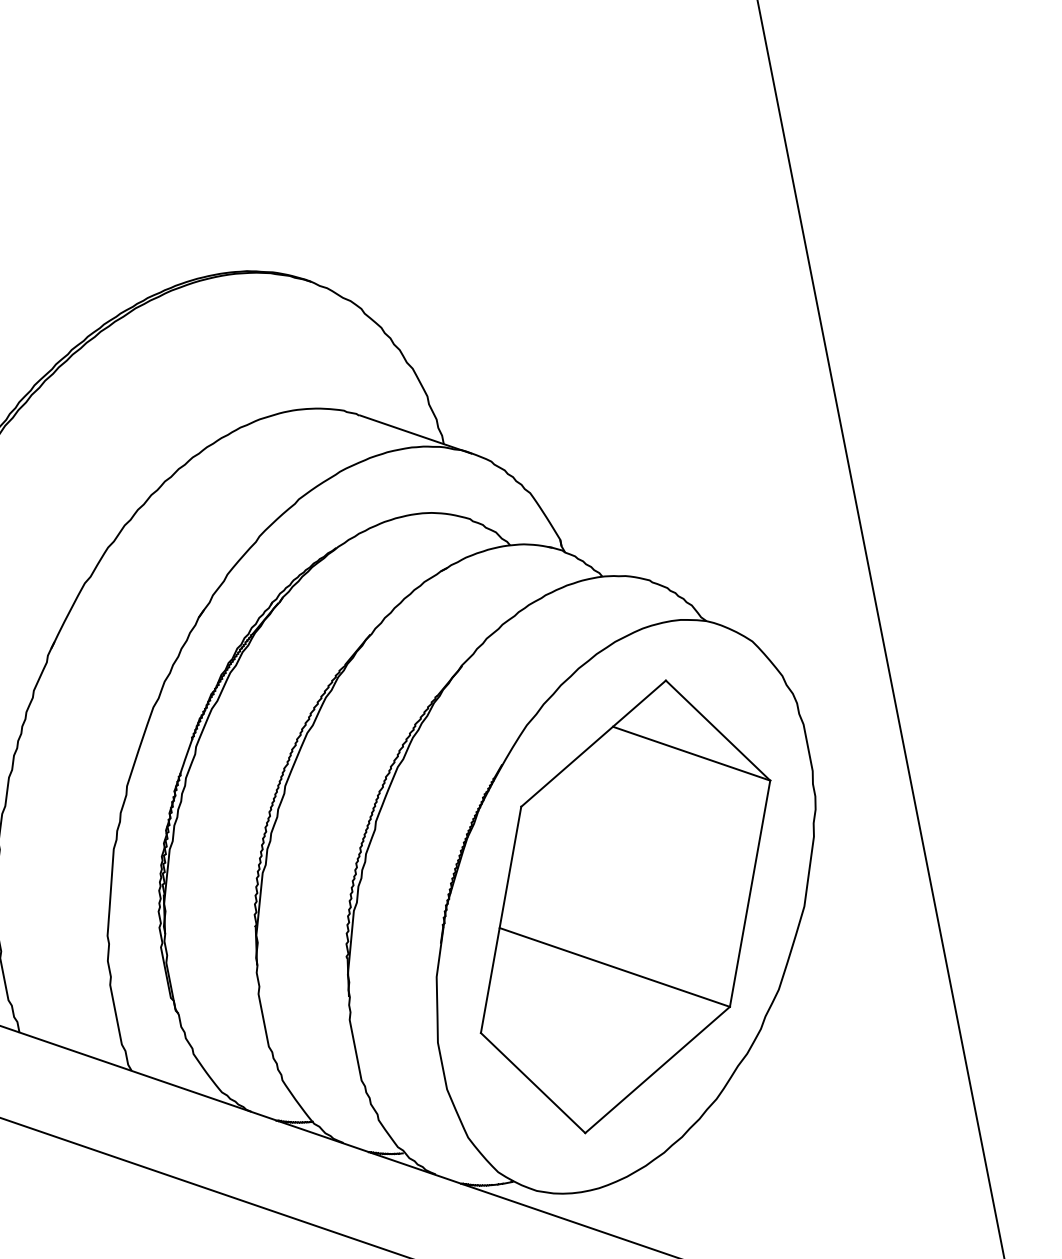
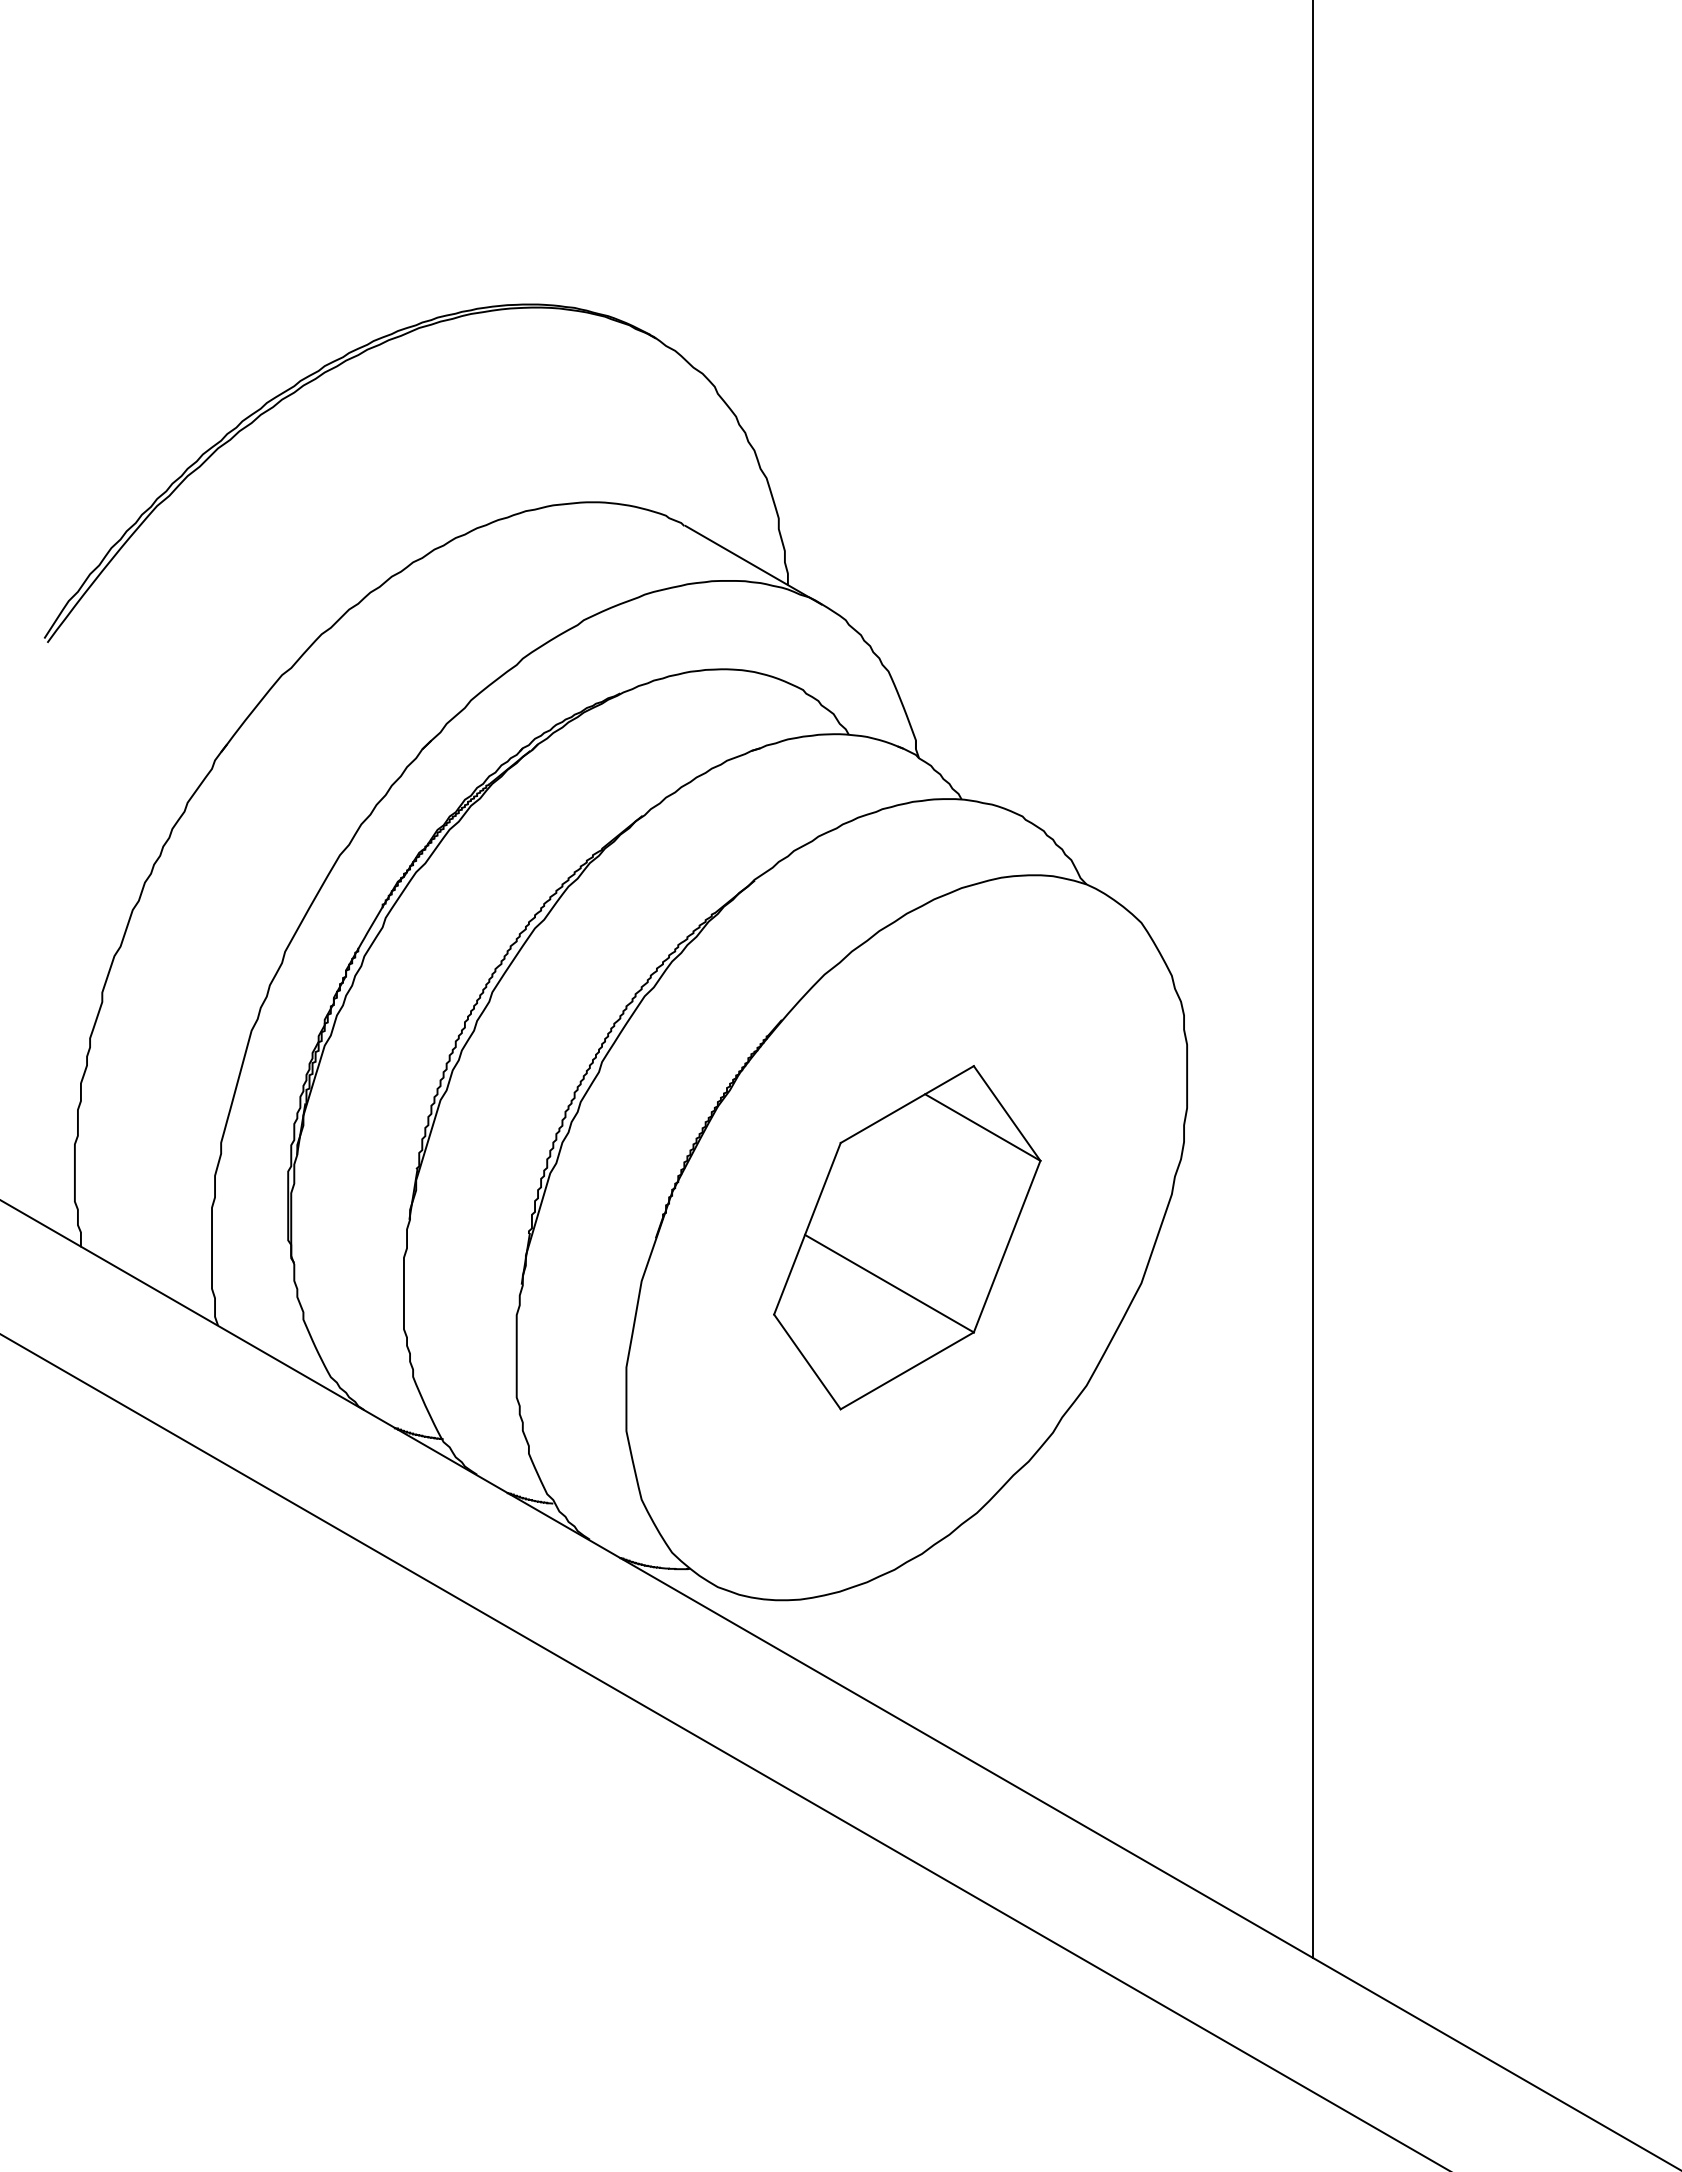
part: (625, 906) -> (907, 1237), size x0.6

